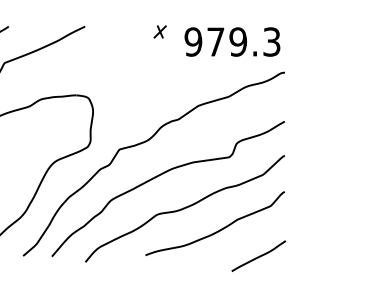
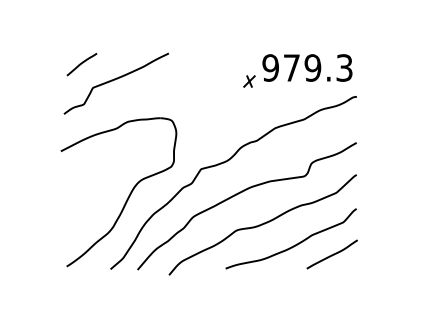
part: (160, 31) -> (249, 81), moved
curve: (258, 256) -> (331, 254), moved

